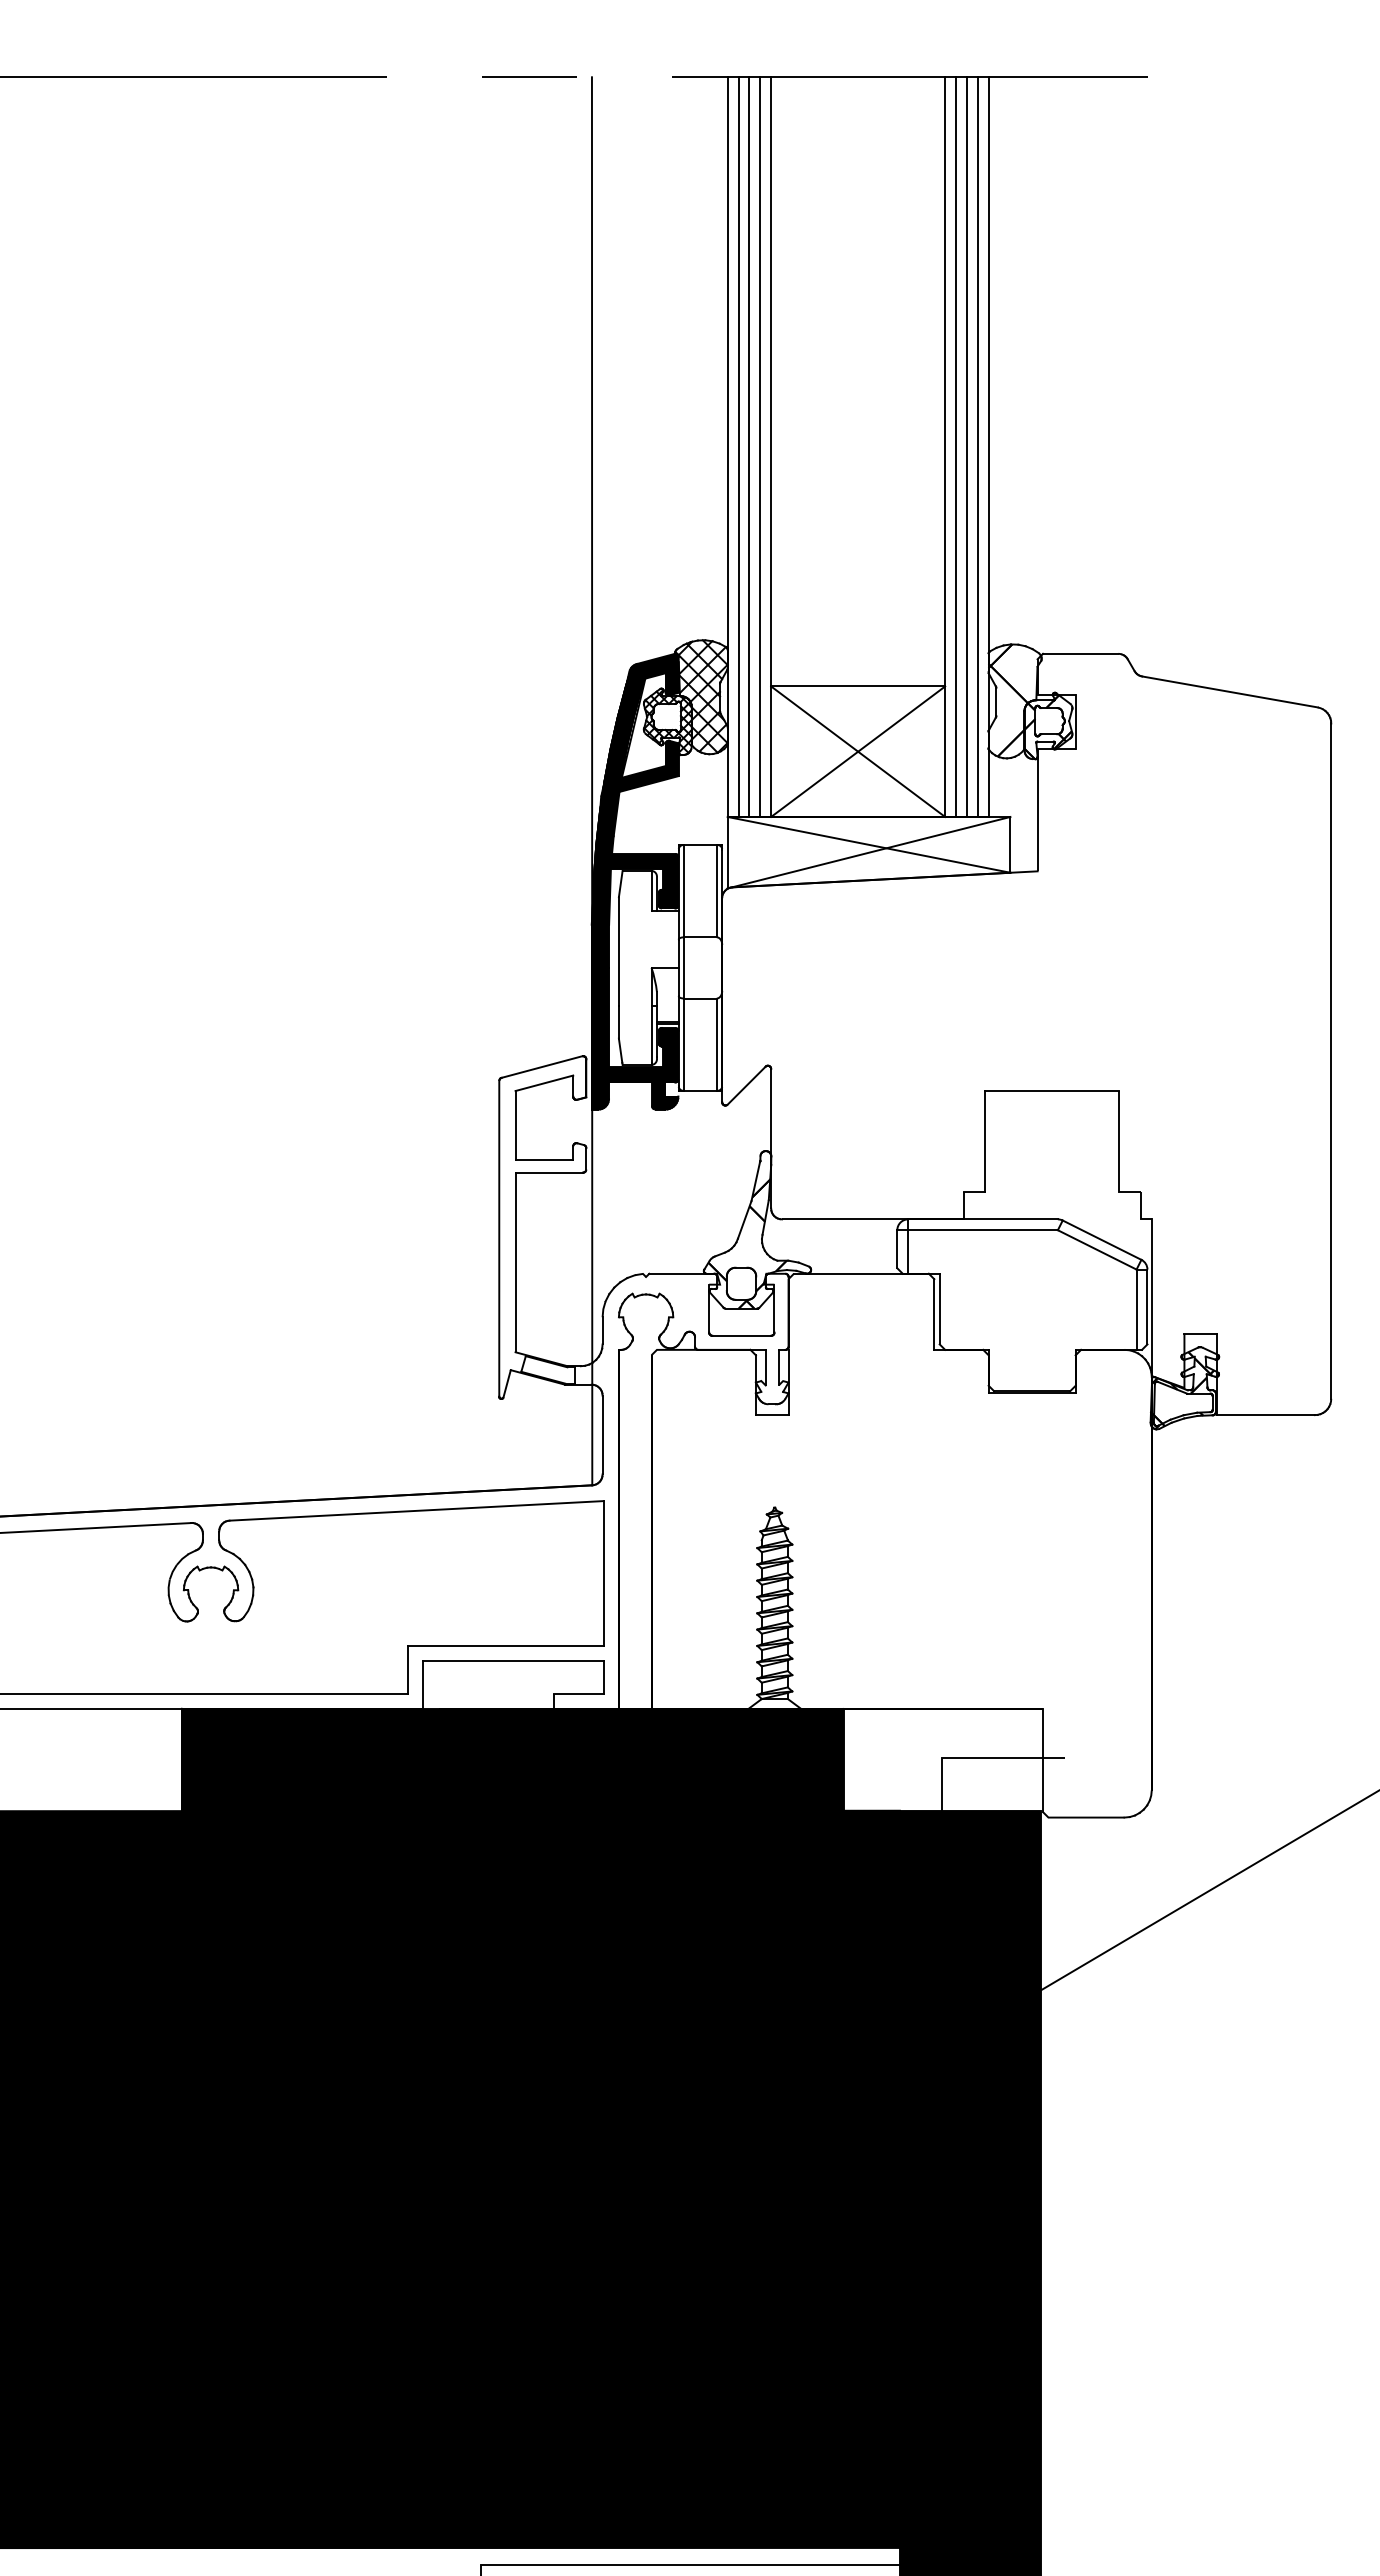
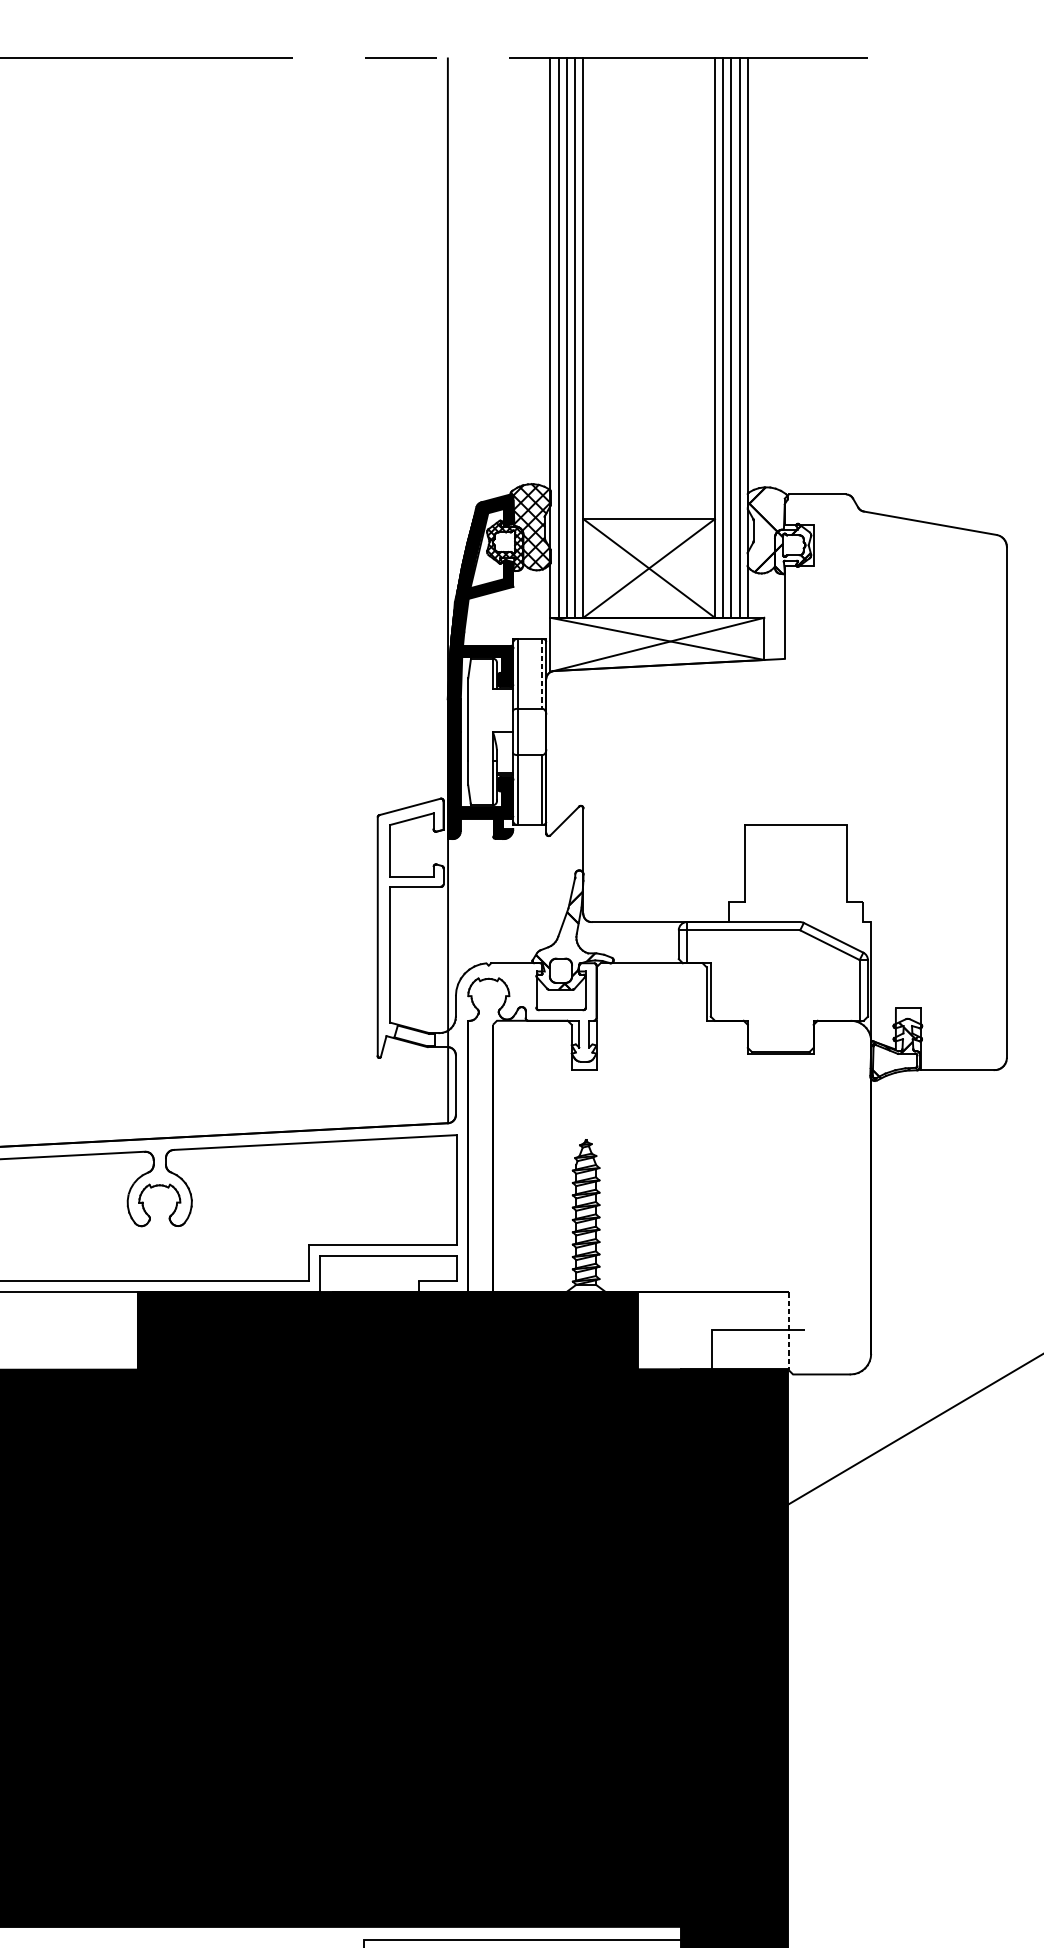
line: (716, 891) -> (542, 674), solid -> dashed
line: (1043, 1760) -> (789, 1331), solid -> dashed

